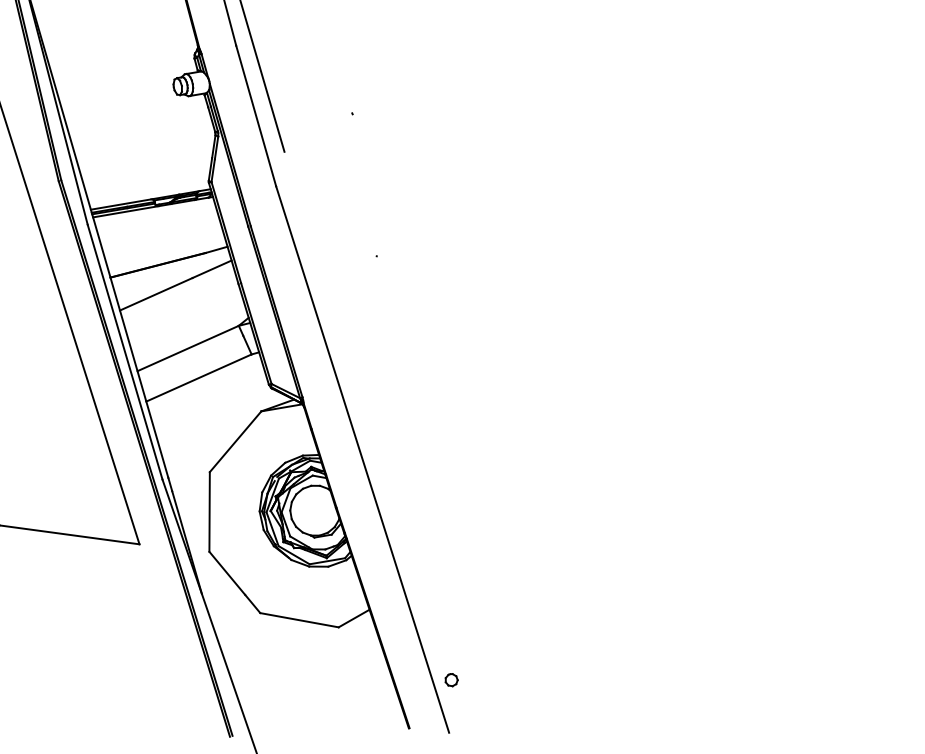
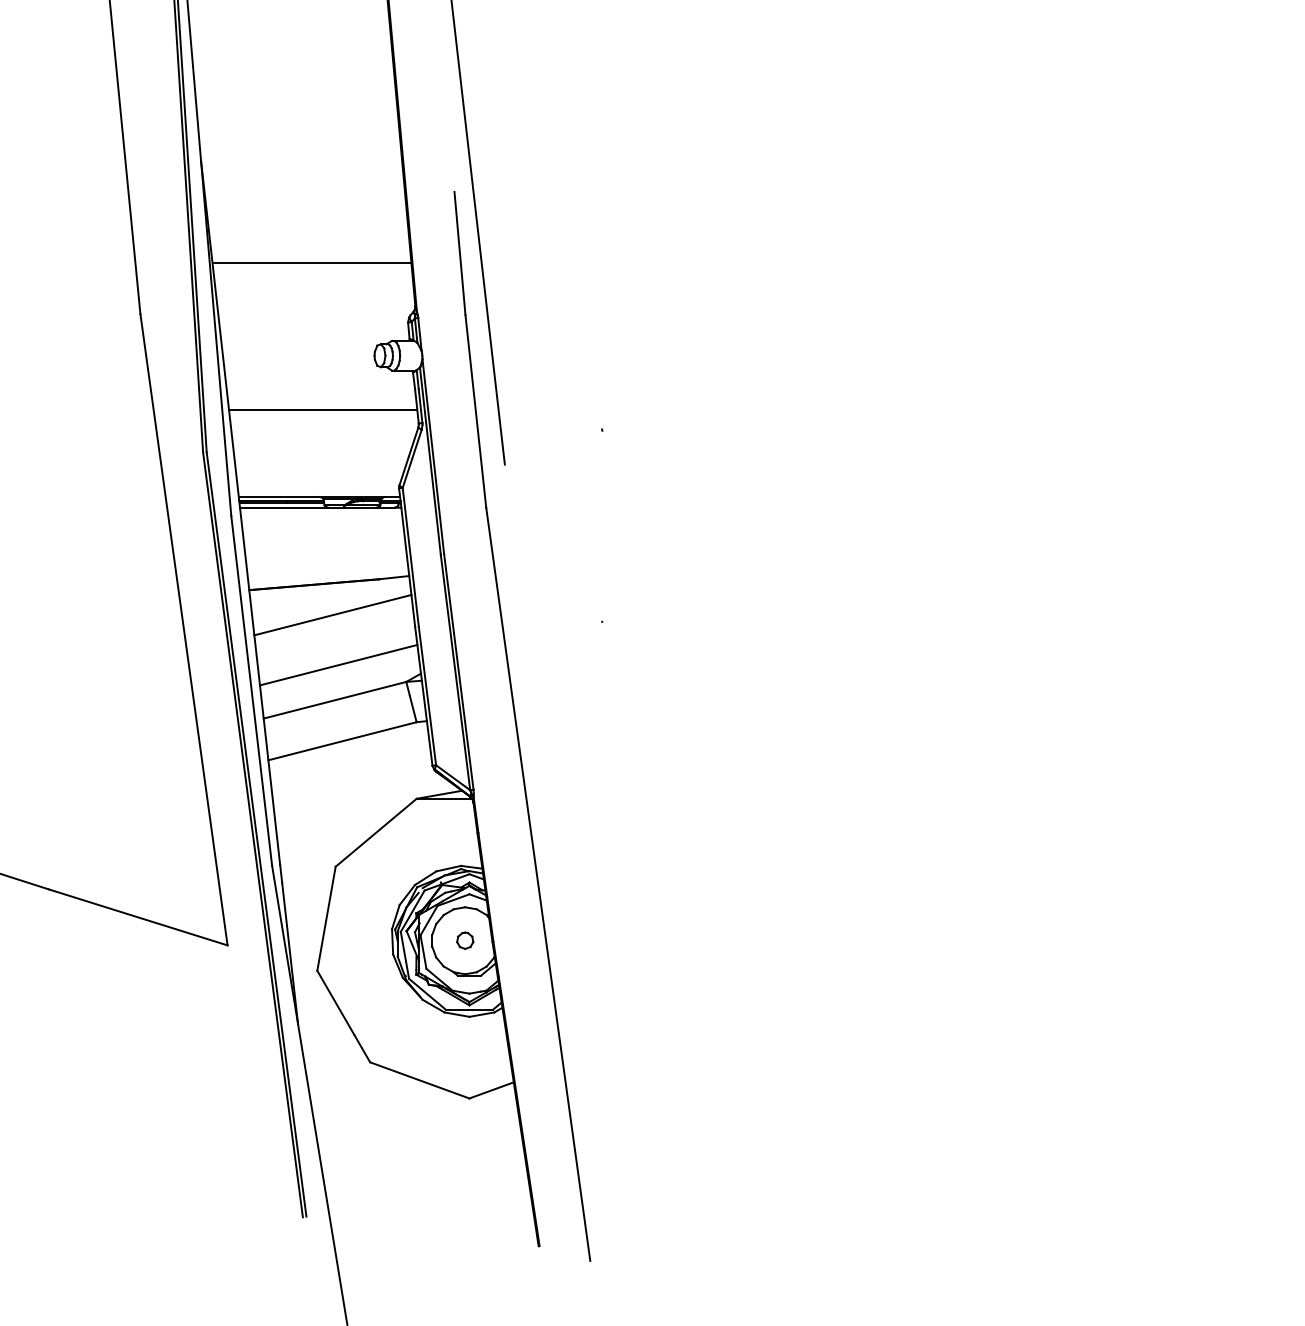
line: (115, 26) -> (311, 263), added
line: (142, 133) -> (323, 409), added
line: (186, 321) -> (338, 664), added
part: (451, 679) -> (465, 940), moved

